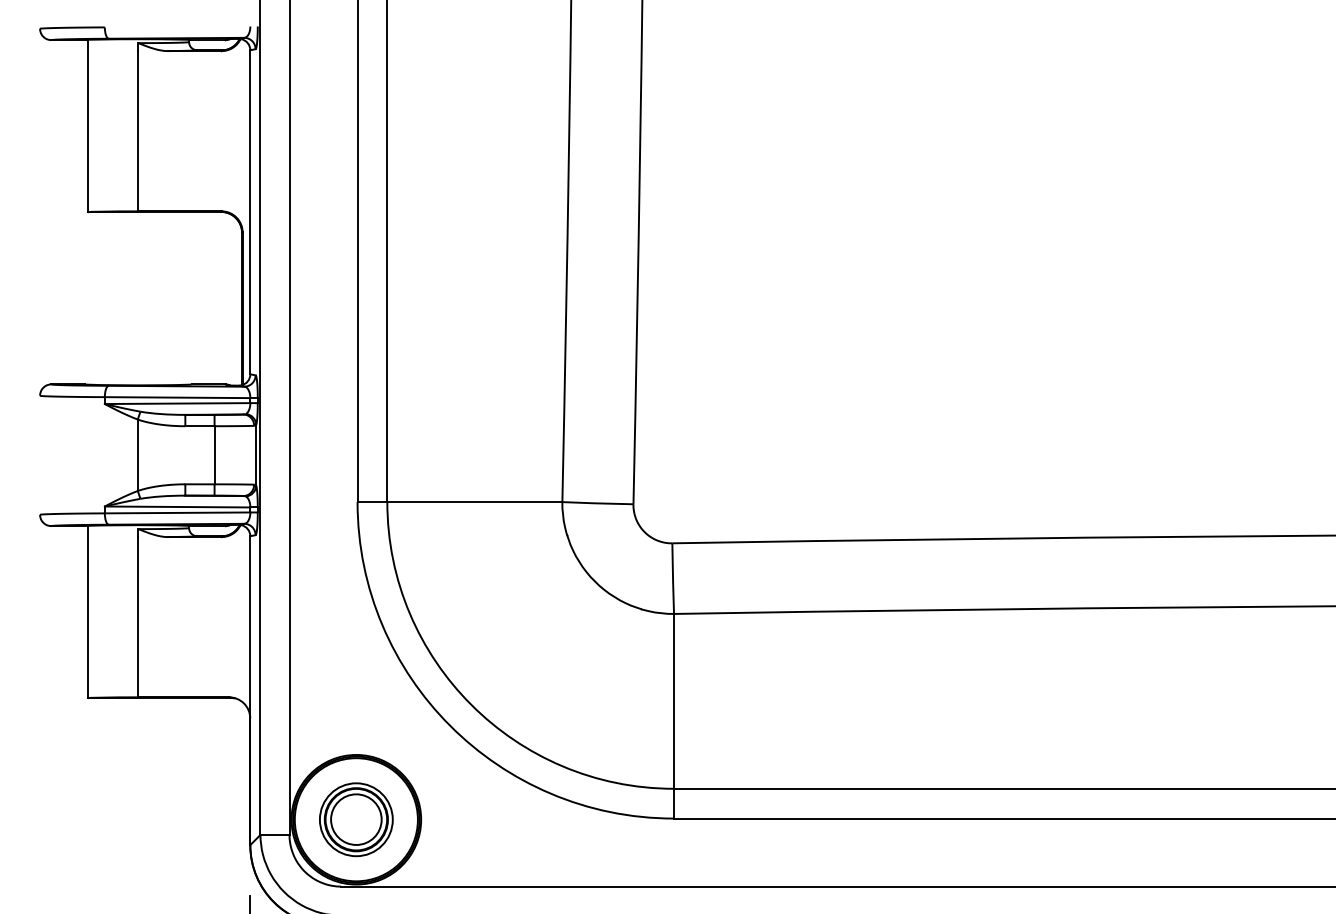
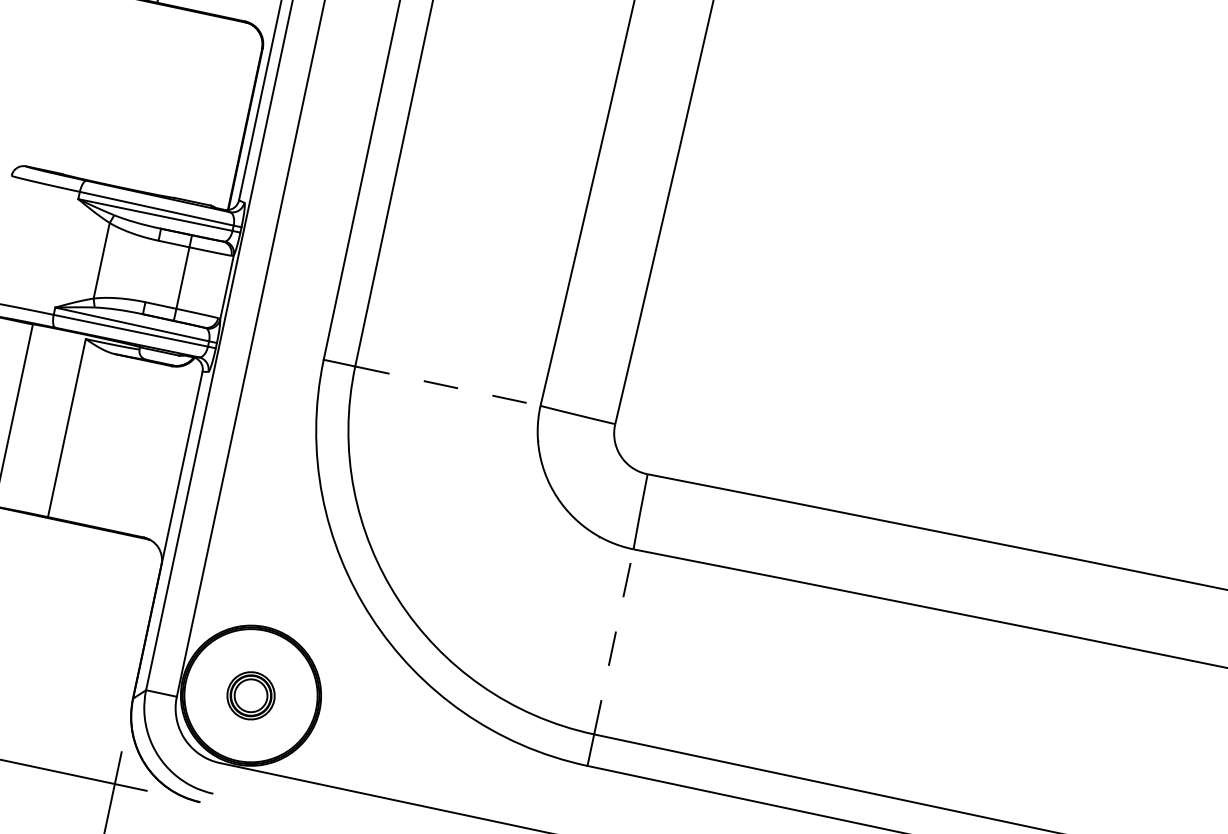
line: (474, 502) -> (447, 386), solid -> dashed
line: (674, 700) -> (614, 641), solid -> dashed
part: (356, 819) -> (251, 695), size x0.6

